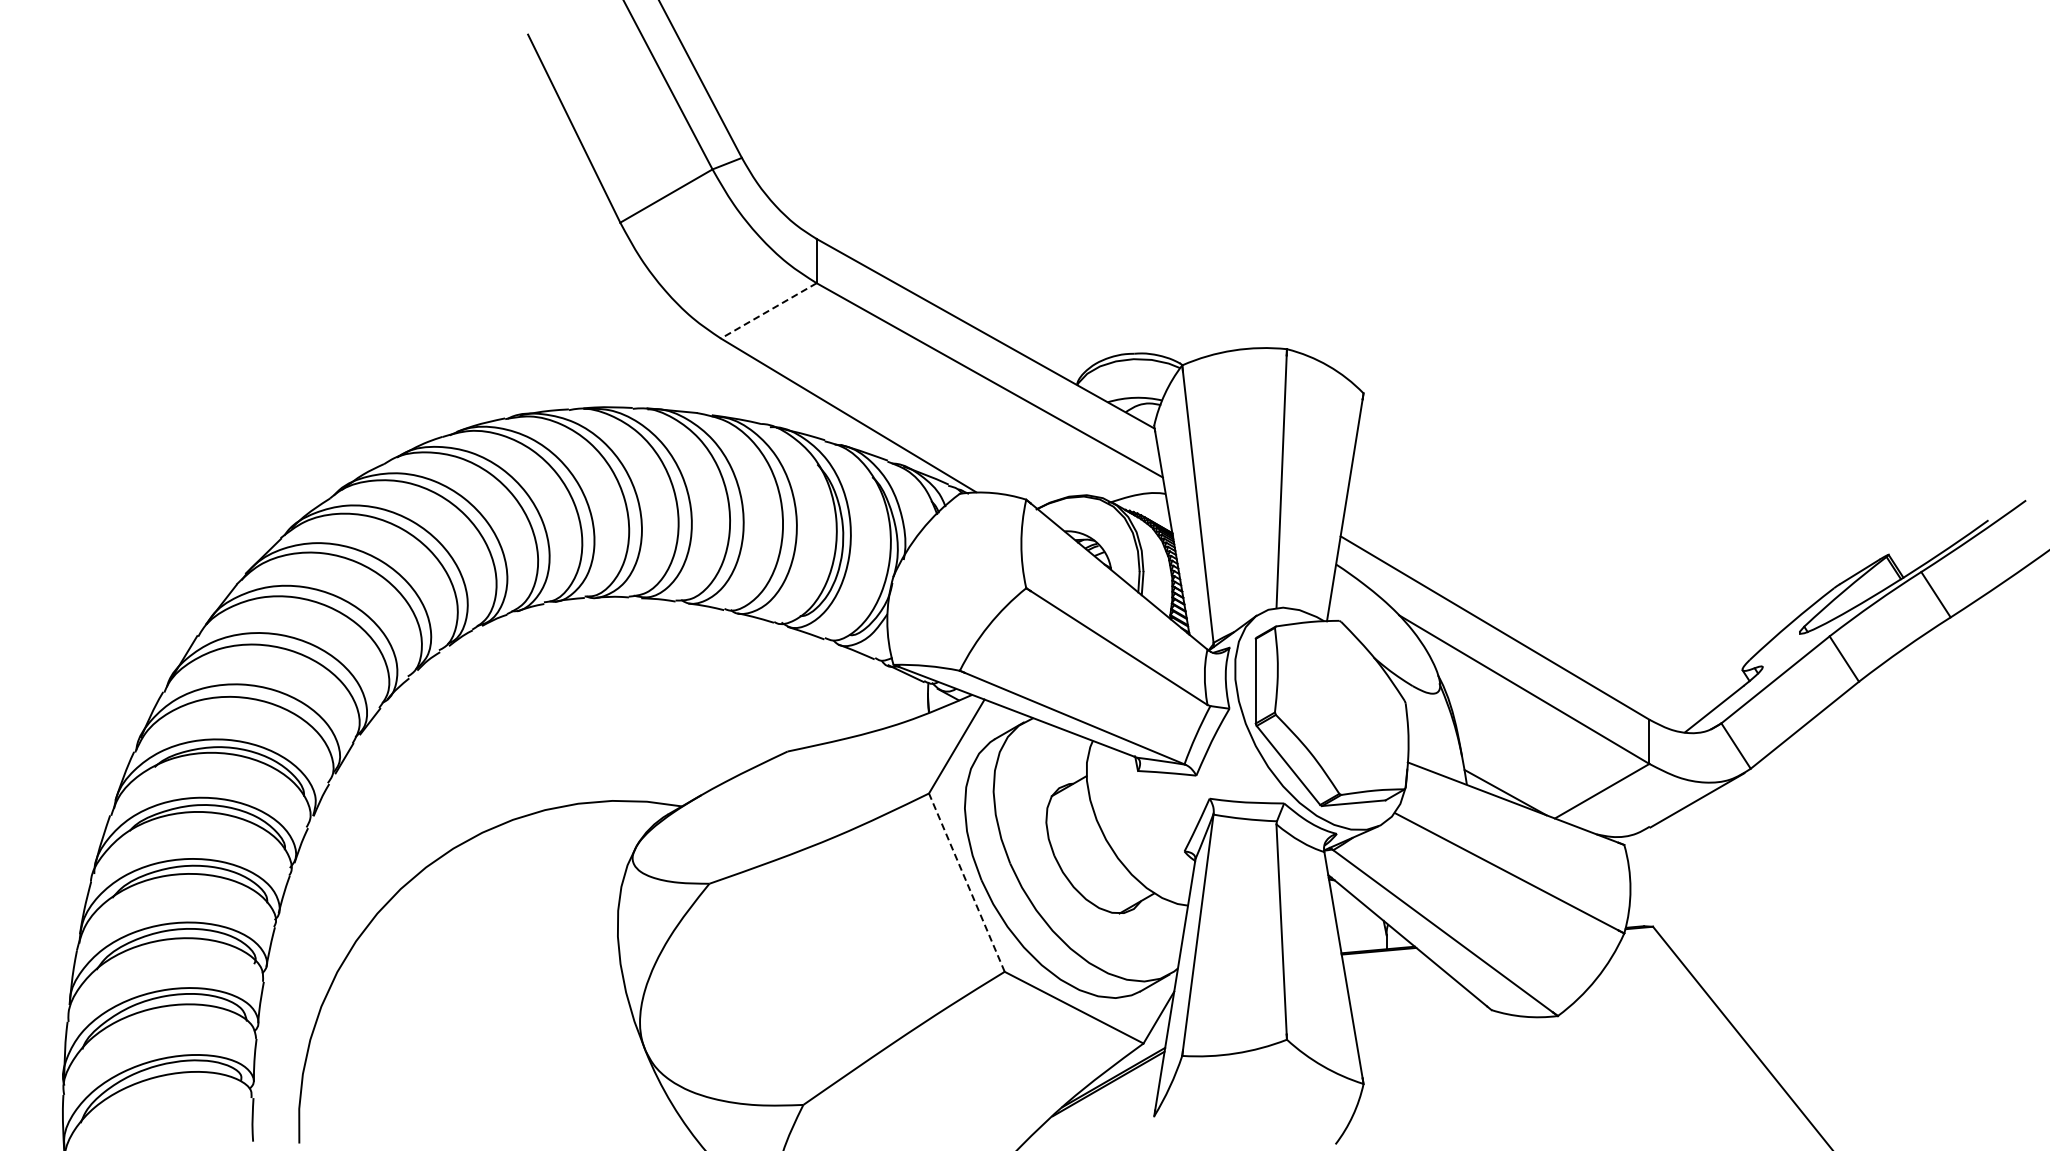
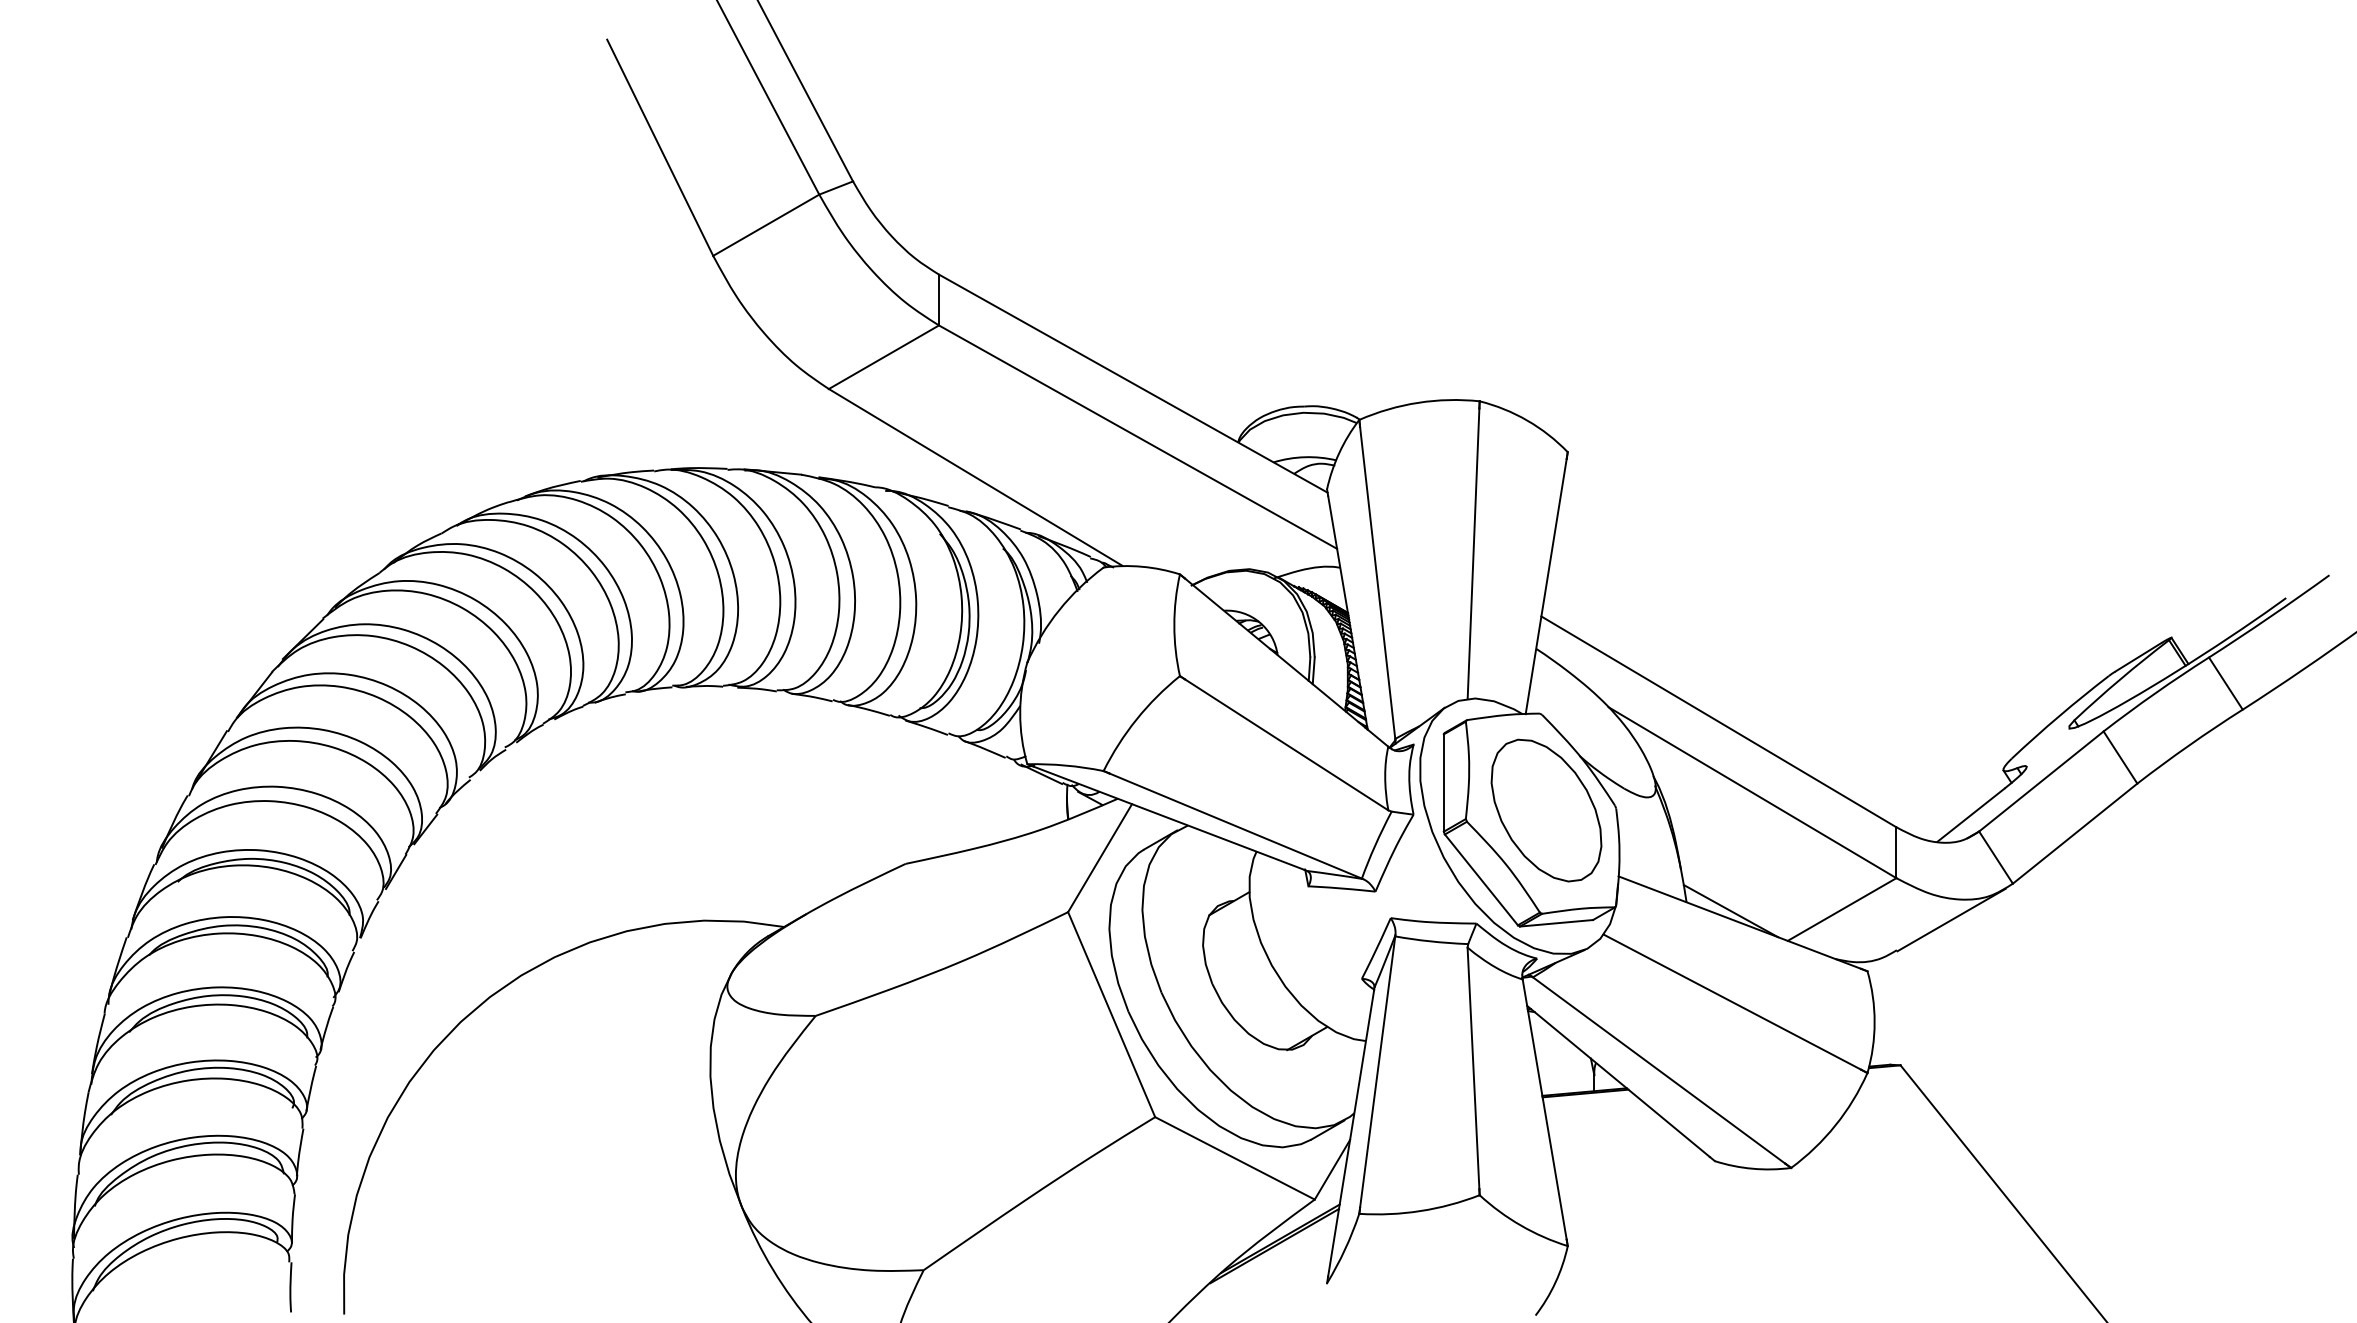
line: (768, 311) -> (883, 357), dashed -> solid
part: (1344, 704) -> (1545, 809), added
line: (966, 882) -> (1111, 1014), dashed -> solid

